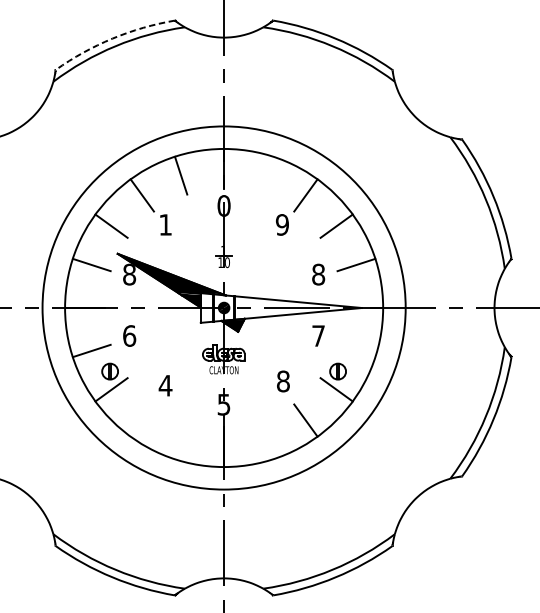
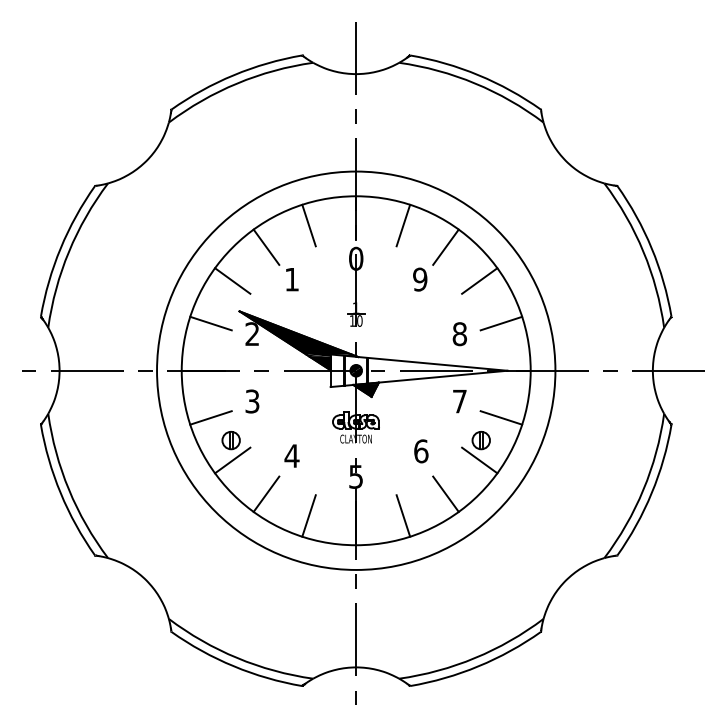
arc: (112, 38) -> (233, 75), dashed -> solid
line: (267, 175) -> (403, 225), added
text: (129, 274) -> (252, 334), 8 -> 2
text: (129, 336) -> (252, 401), 6 -> 3
line: (356, 350) -> (501, 417), added
text: (283, 381) -> (421, 451), 8 -> 6
line: (142, 419) -> (266, 493), added
line: (180, 439) -> (308, 515), added
line: (267, 439) -> (403, 515), added

